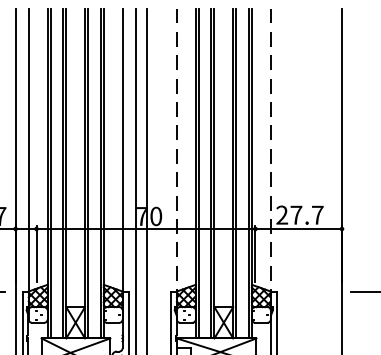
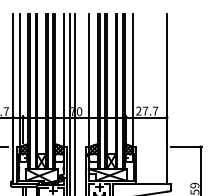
line: (177, 150) -> (89, 80), dashed -> solid
line: (270, 150) -> (133, 80), dashed -> solid

